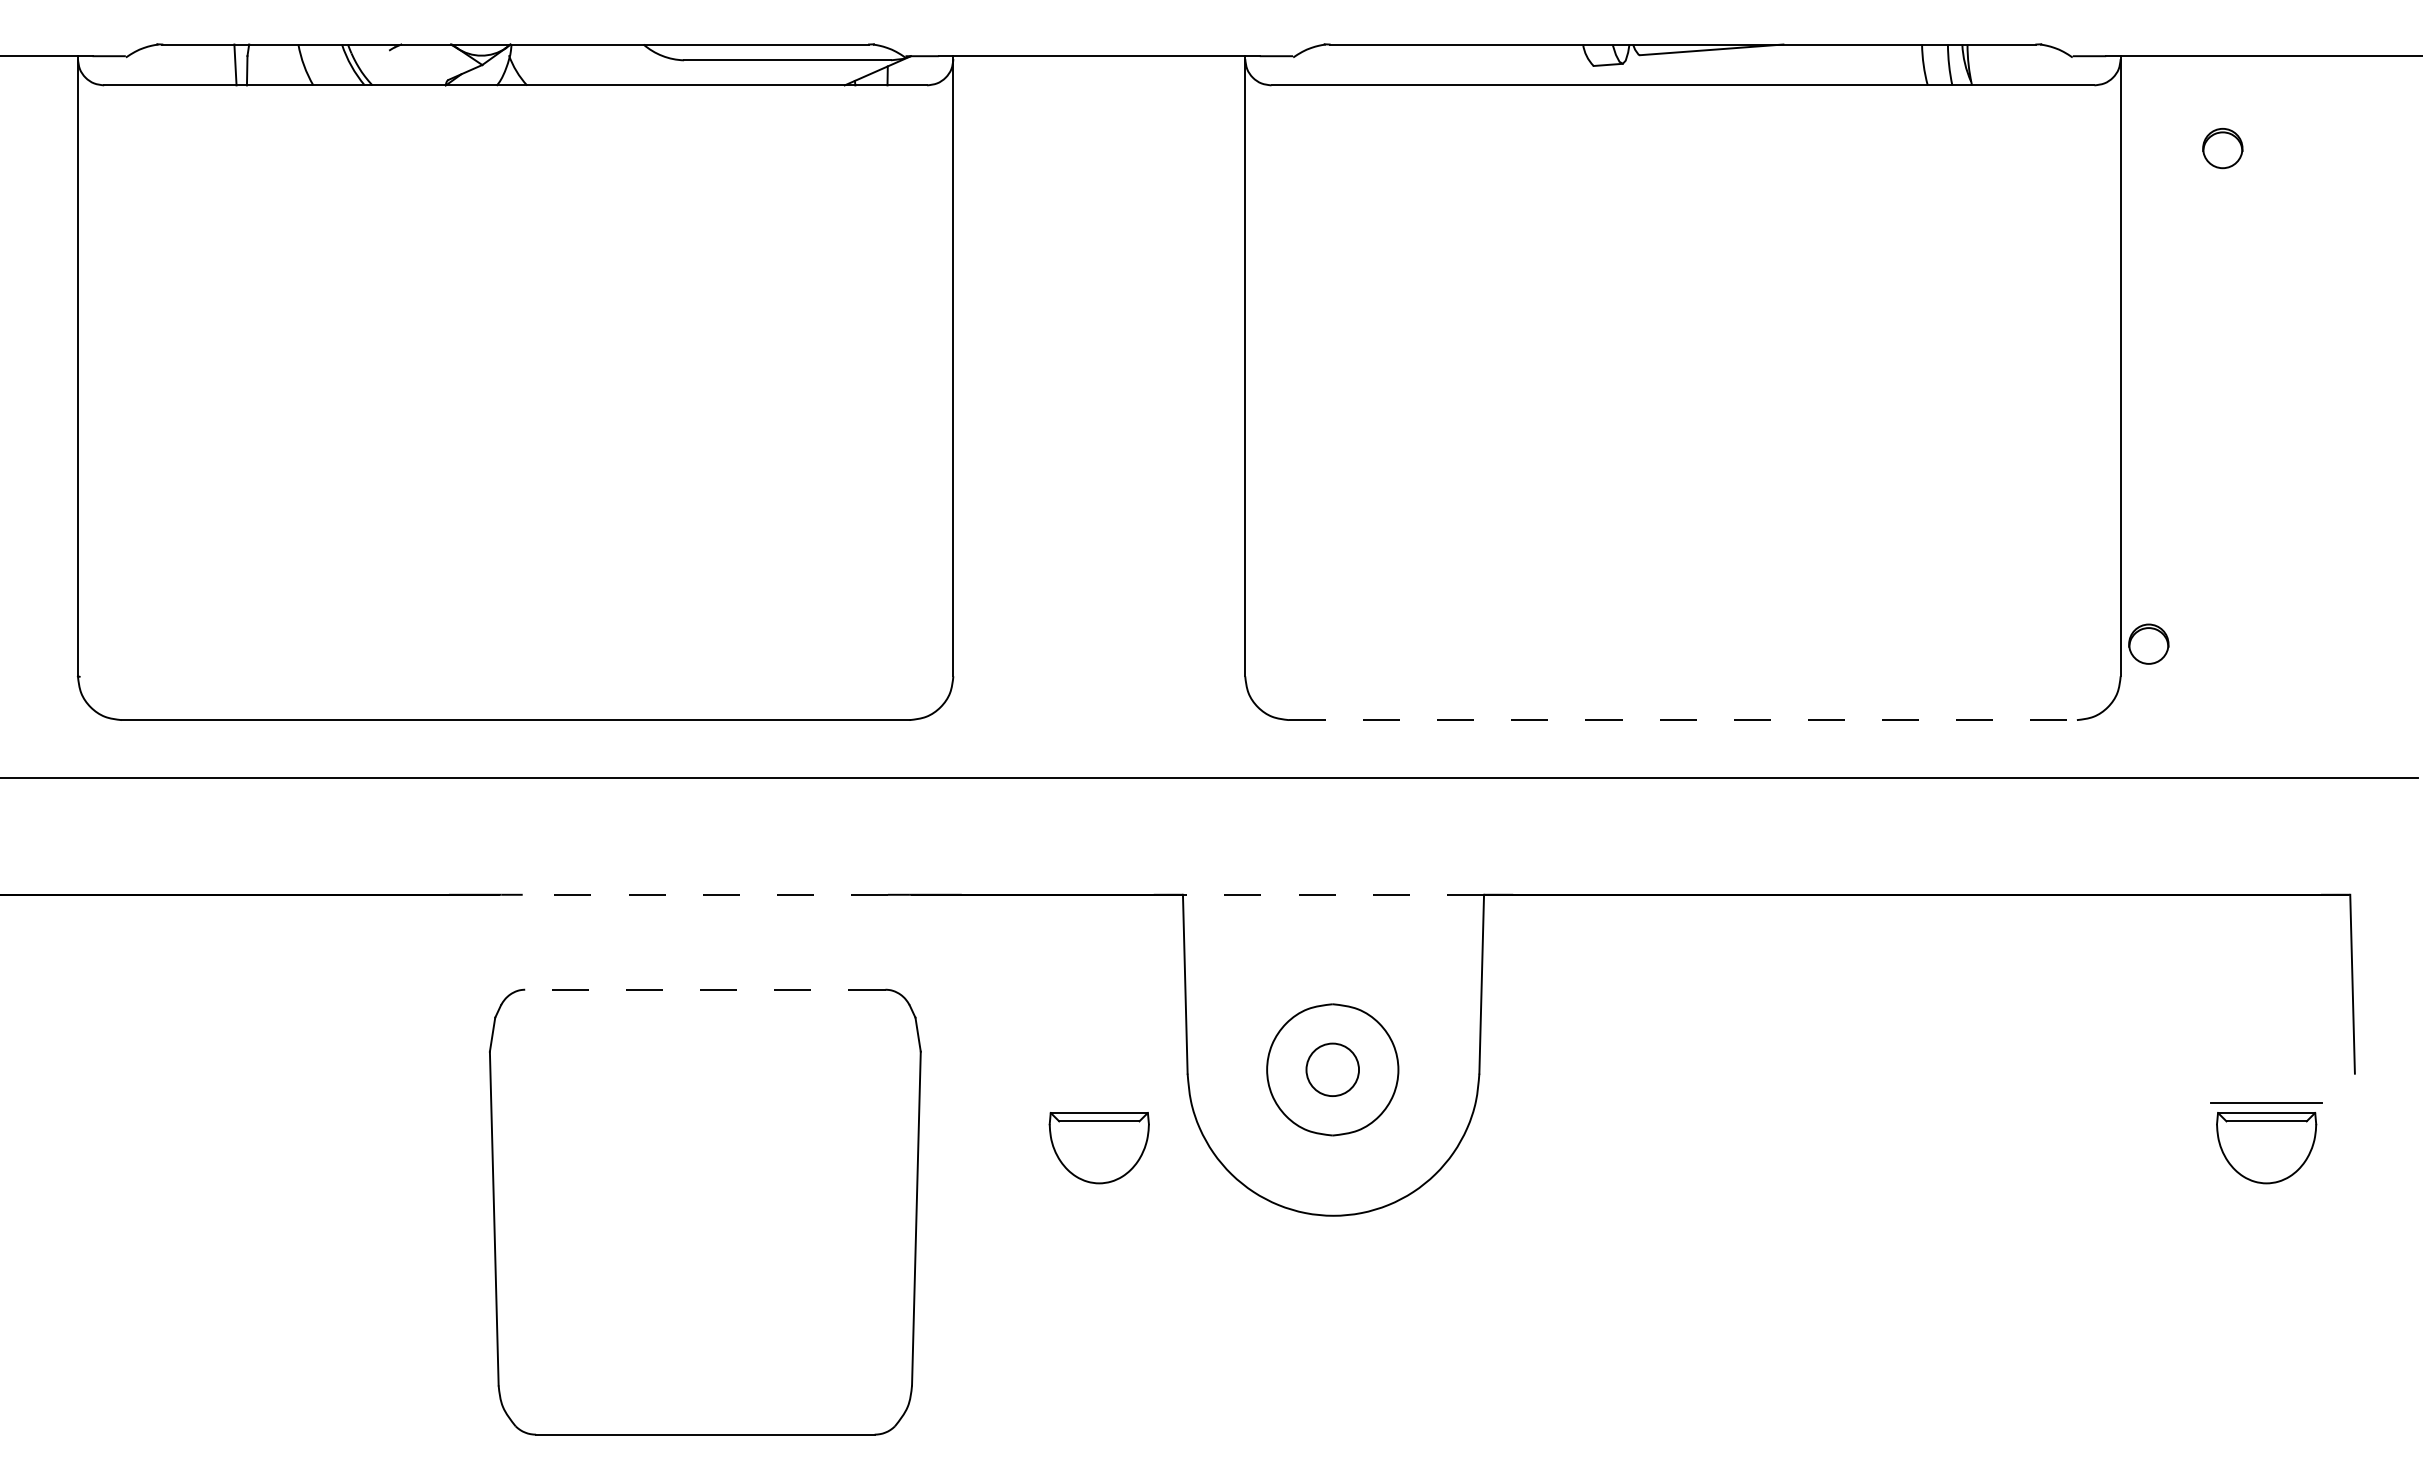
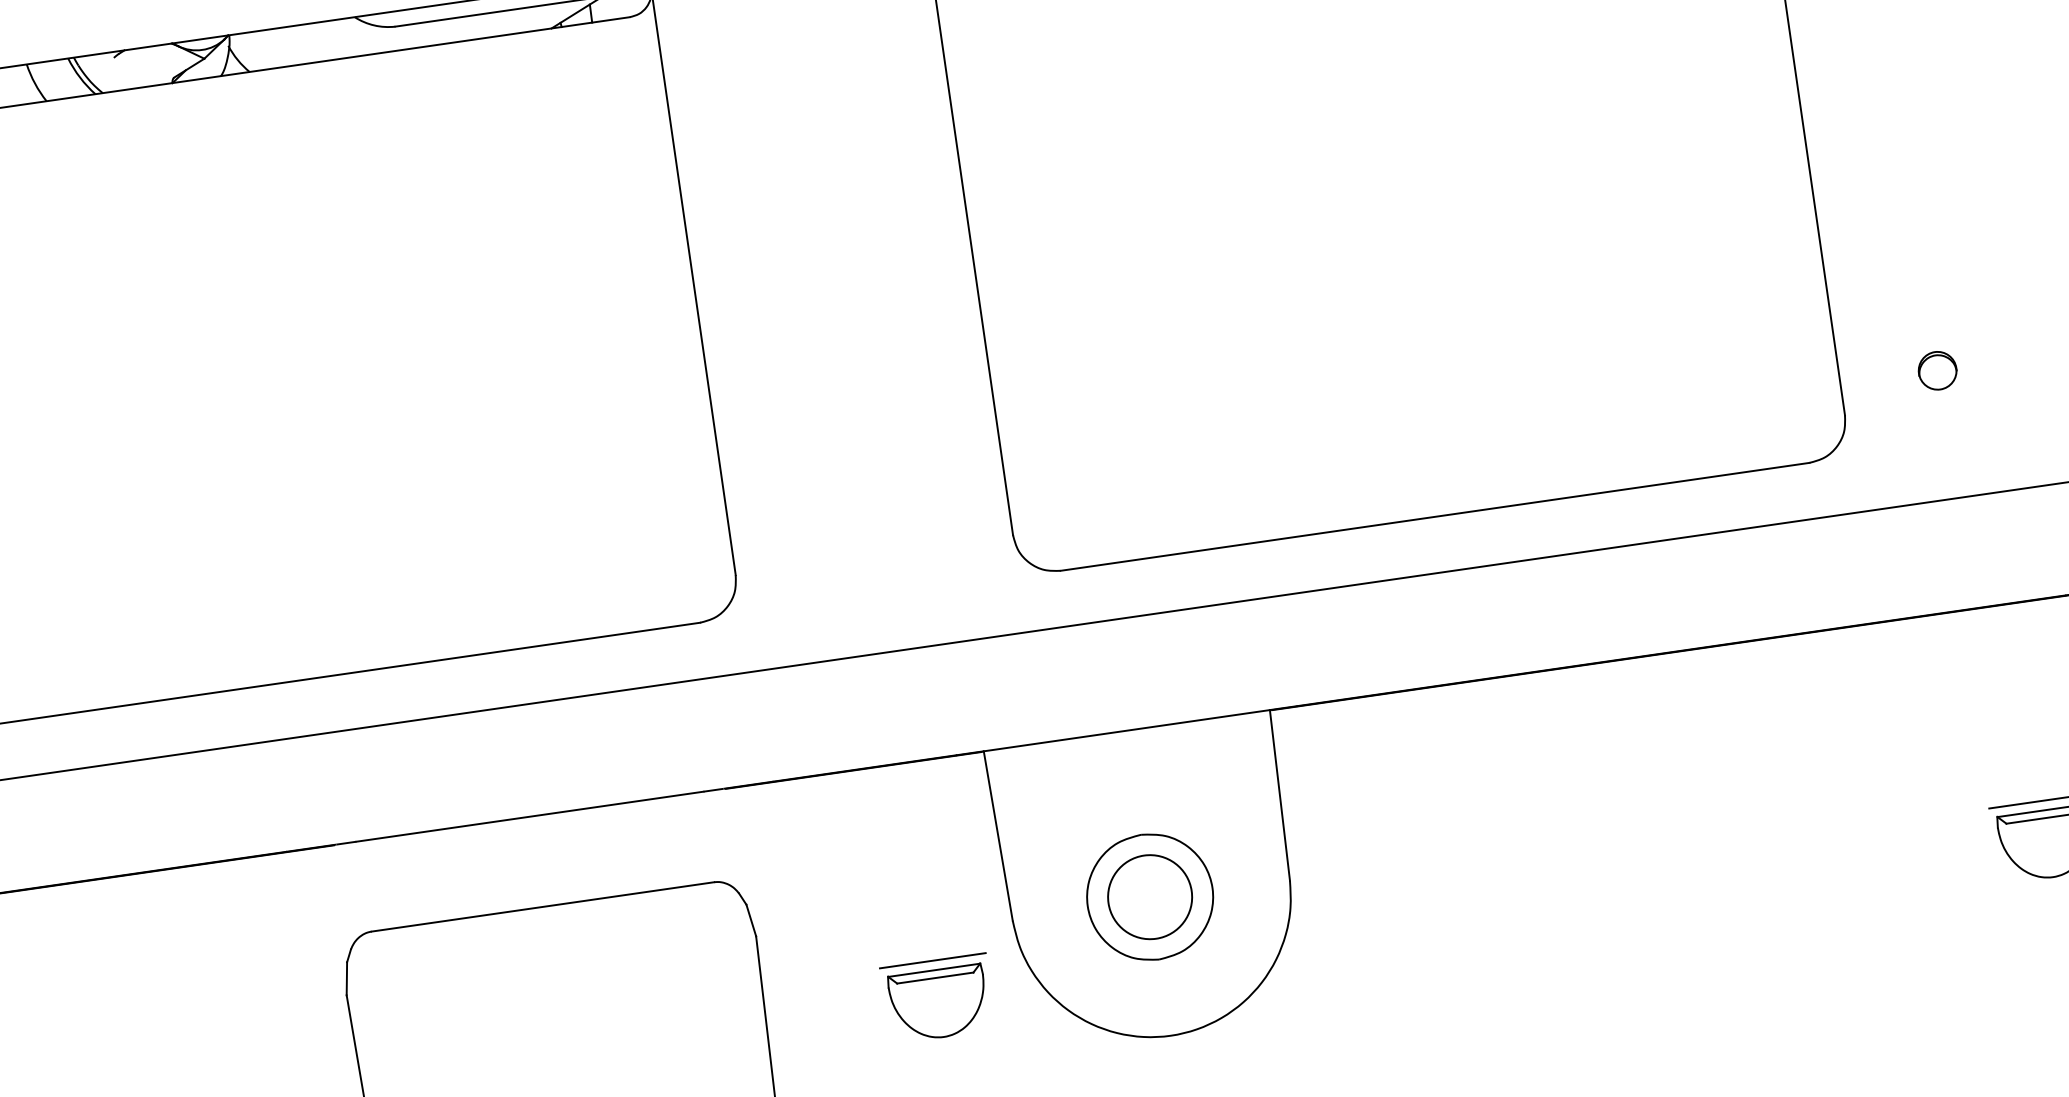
part: (2148, 643) -> (1937, 370), moved
line: (1682, 720) -> (1434, 517), dashed -> solid
line: (705, 894) -> (530, 816), dashed -> solid
line: (1333, 894) -> (1126, 730), dashed -> solid
line: (704, 989) -> (542, 906), dashed -> solid
circle: (1332, 1069) -> (1149, 896), size x1.67
line: (1098, 1103) -> (932, 961), added

